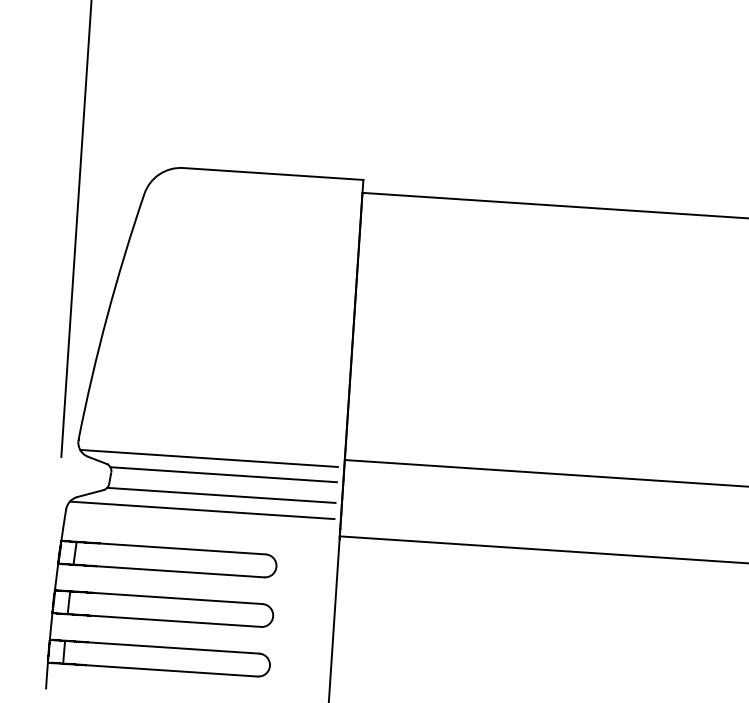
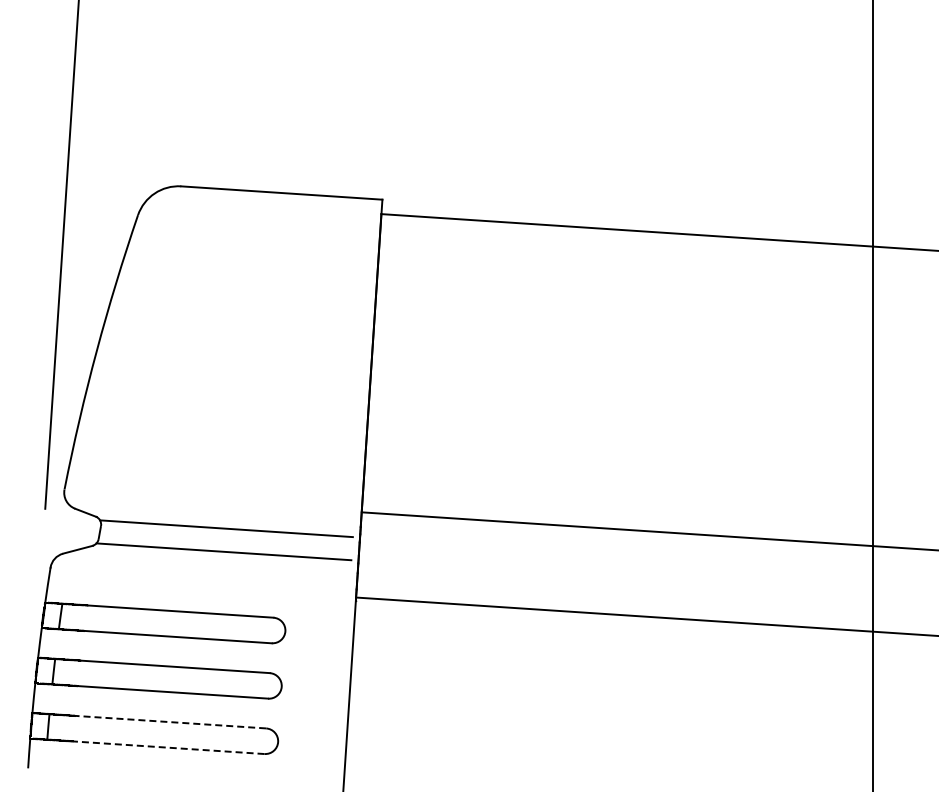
line: (209, 458) -> (210, 510), removed
line: (202, 510) -> (202, 568), removed
line: (173, 648) -> (170, 722), solid -> dashed
line: (171, 670) -> (168, 747), solid -> dashed

